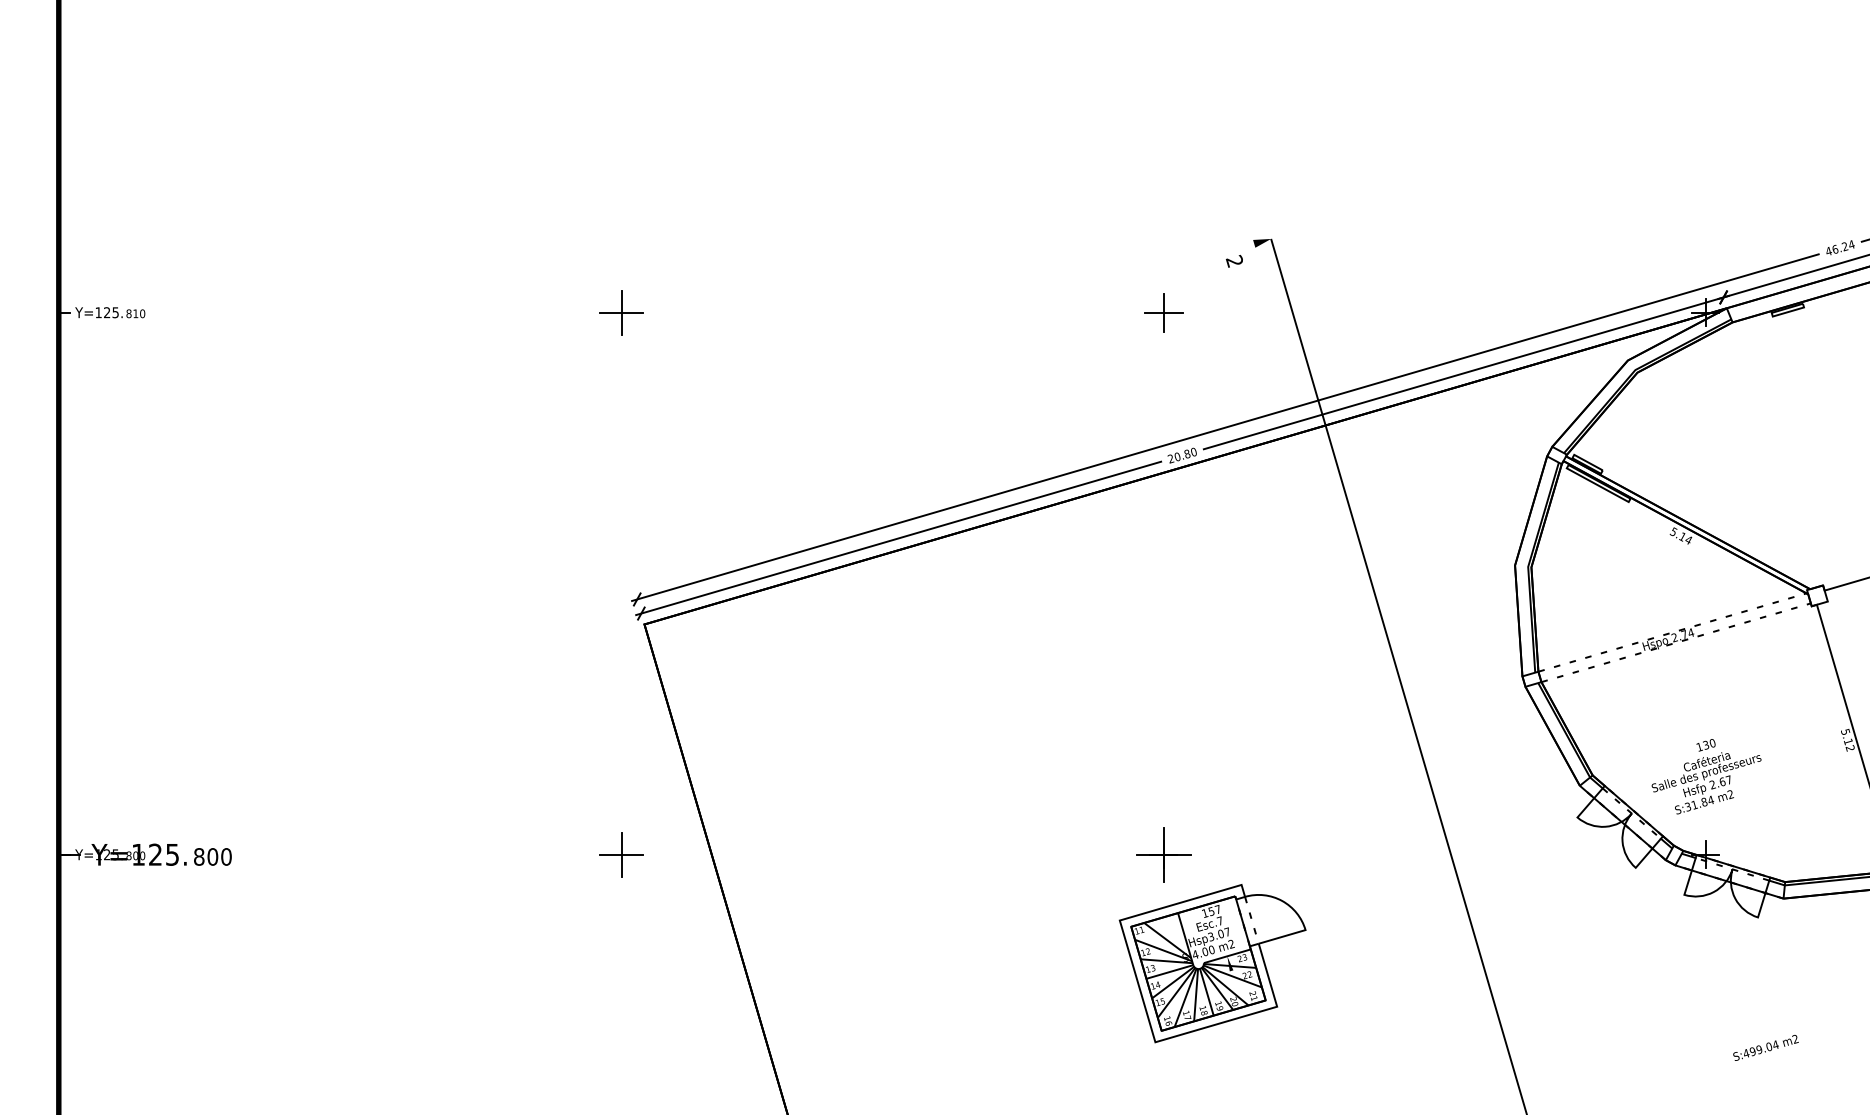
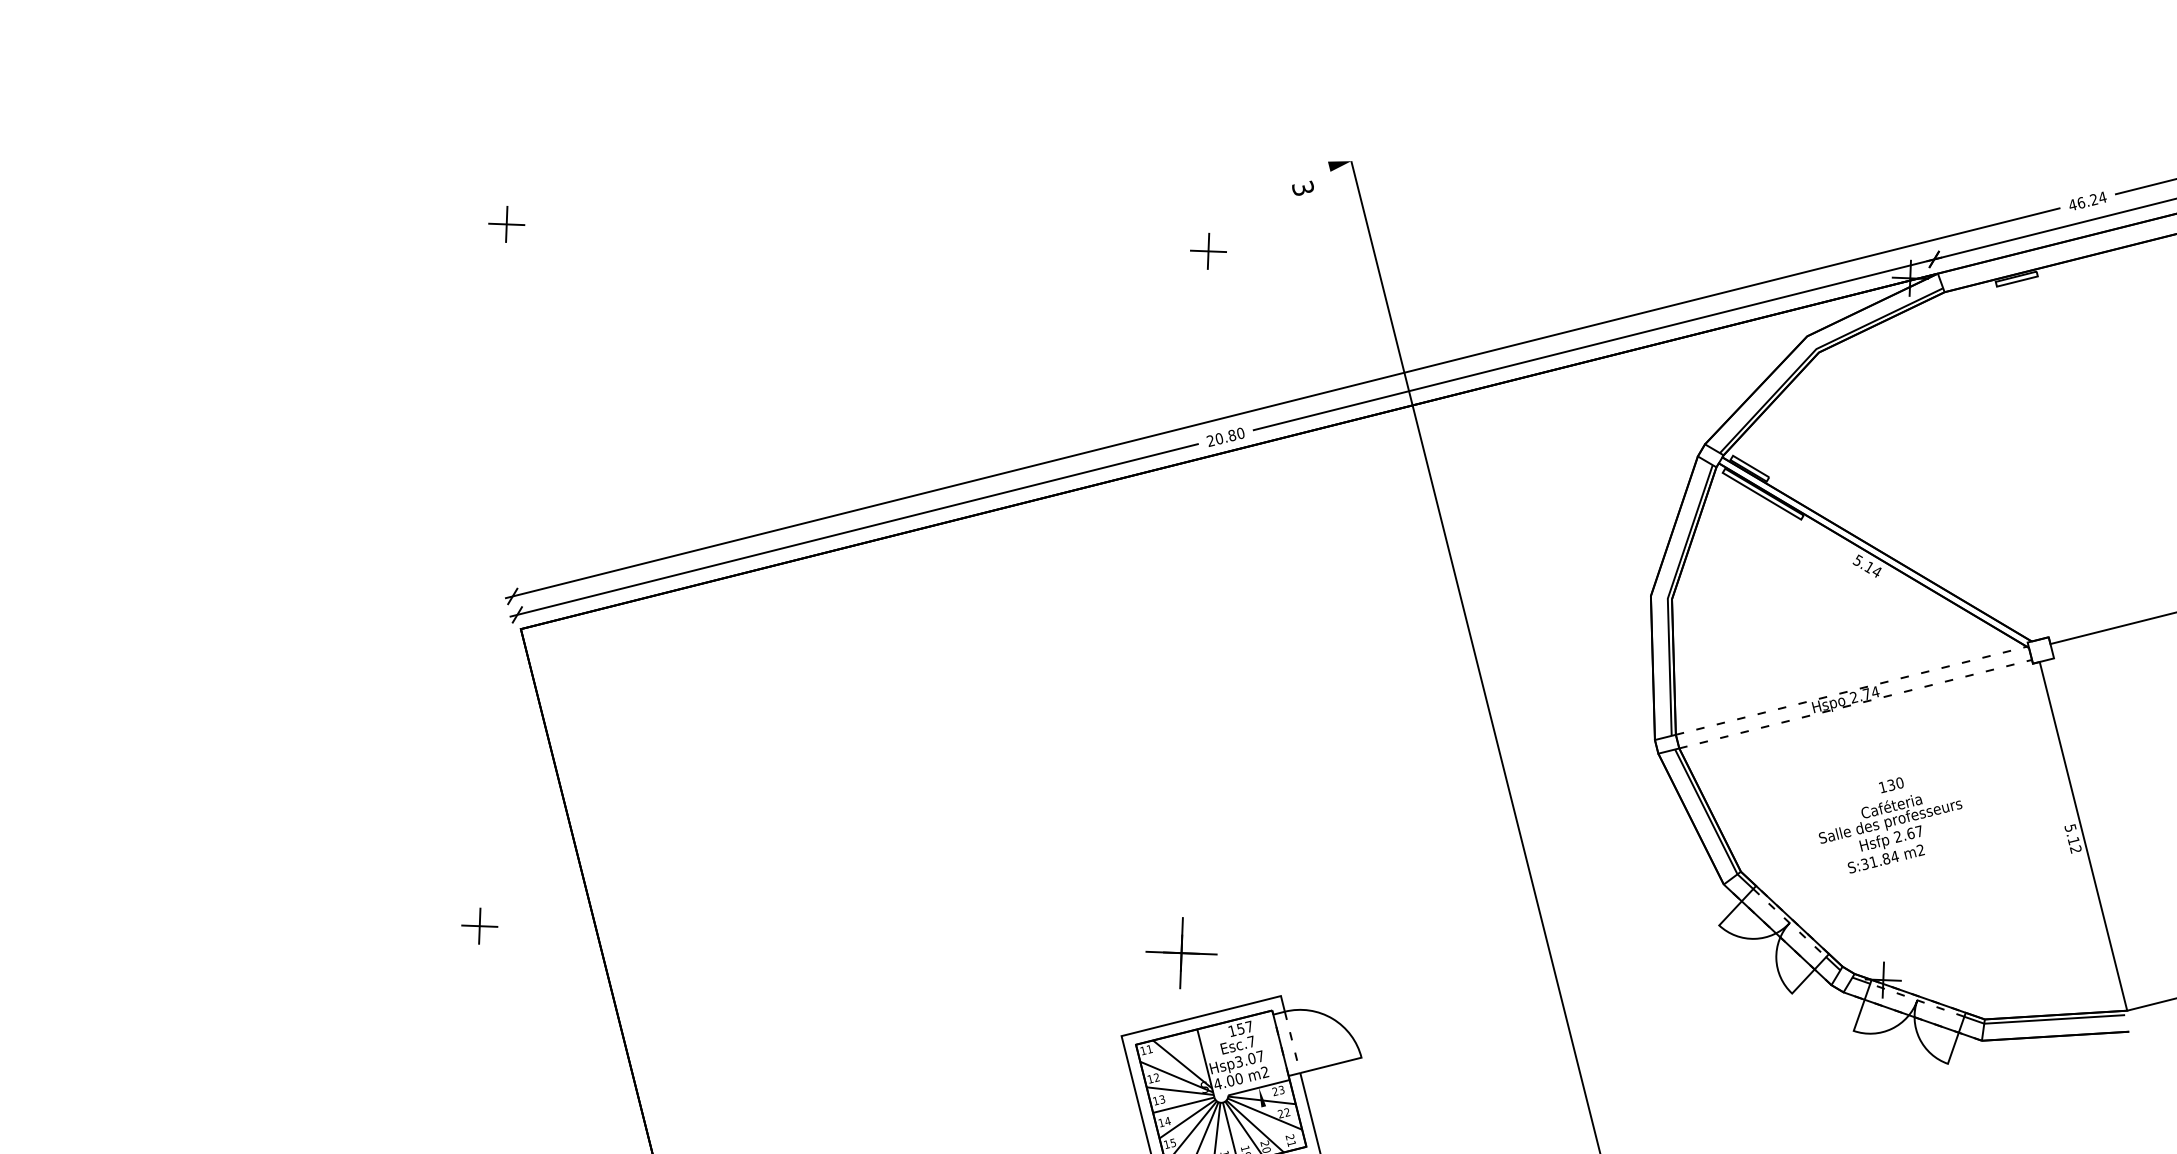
text: (1234, 260) -> (1302, 187), 2 -> 3
part: (621, 312) -> (506, 224), size x0.62
part: (1163, 312) -> (1208, 251), size x0.71
text: (1706, 776) -> (1890, 825), moved
part: (621, 854) -> (479, 925), size x0.62

